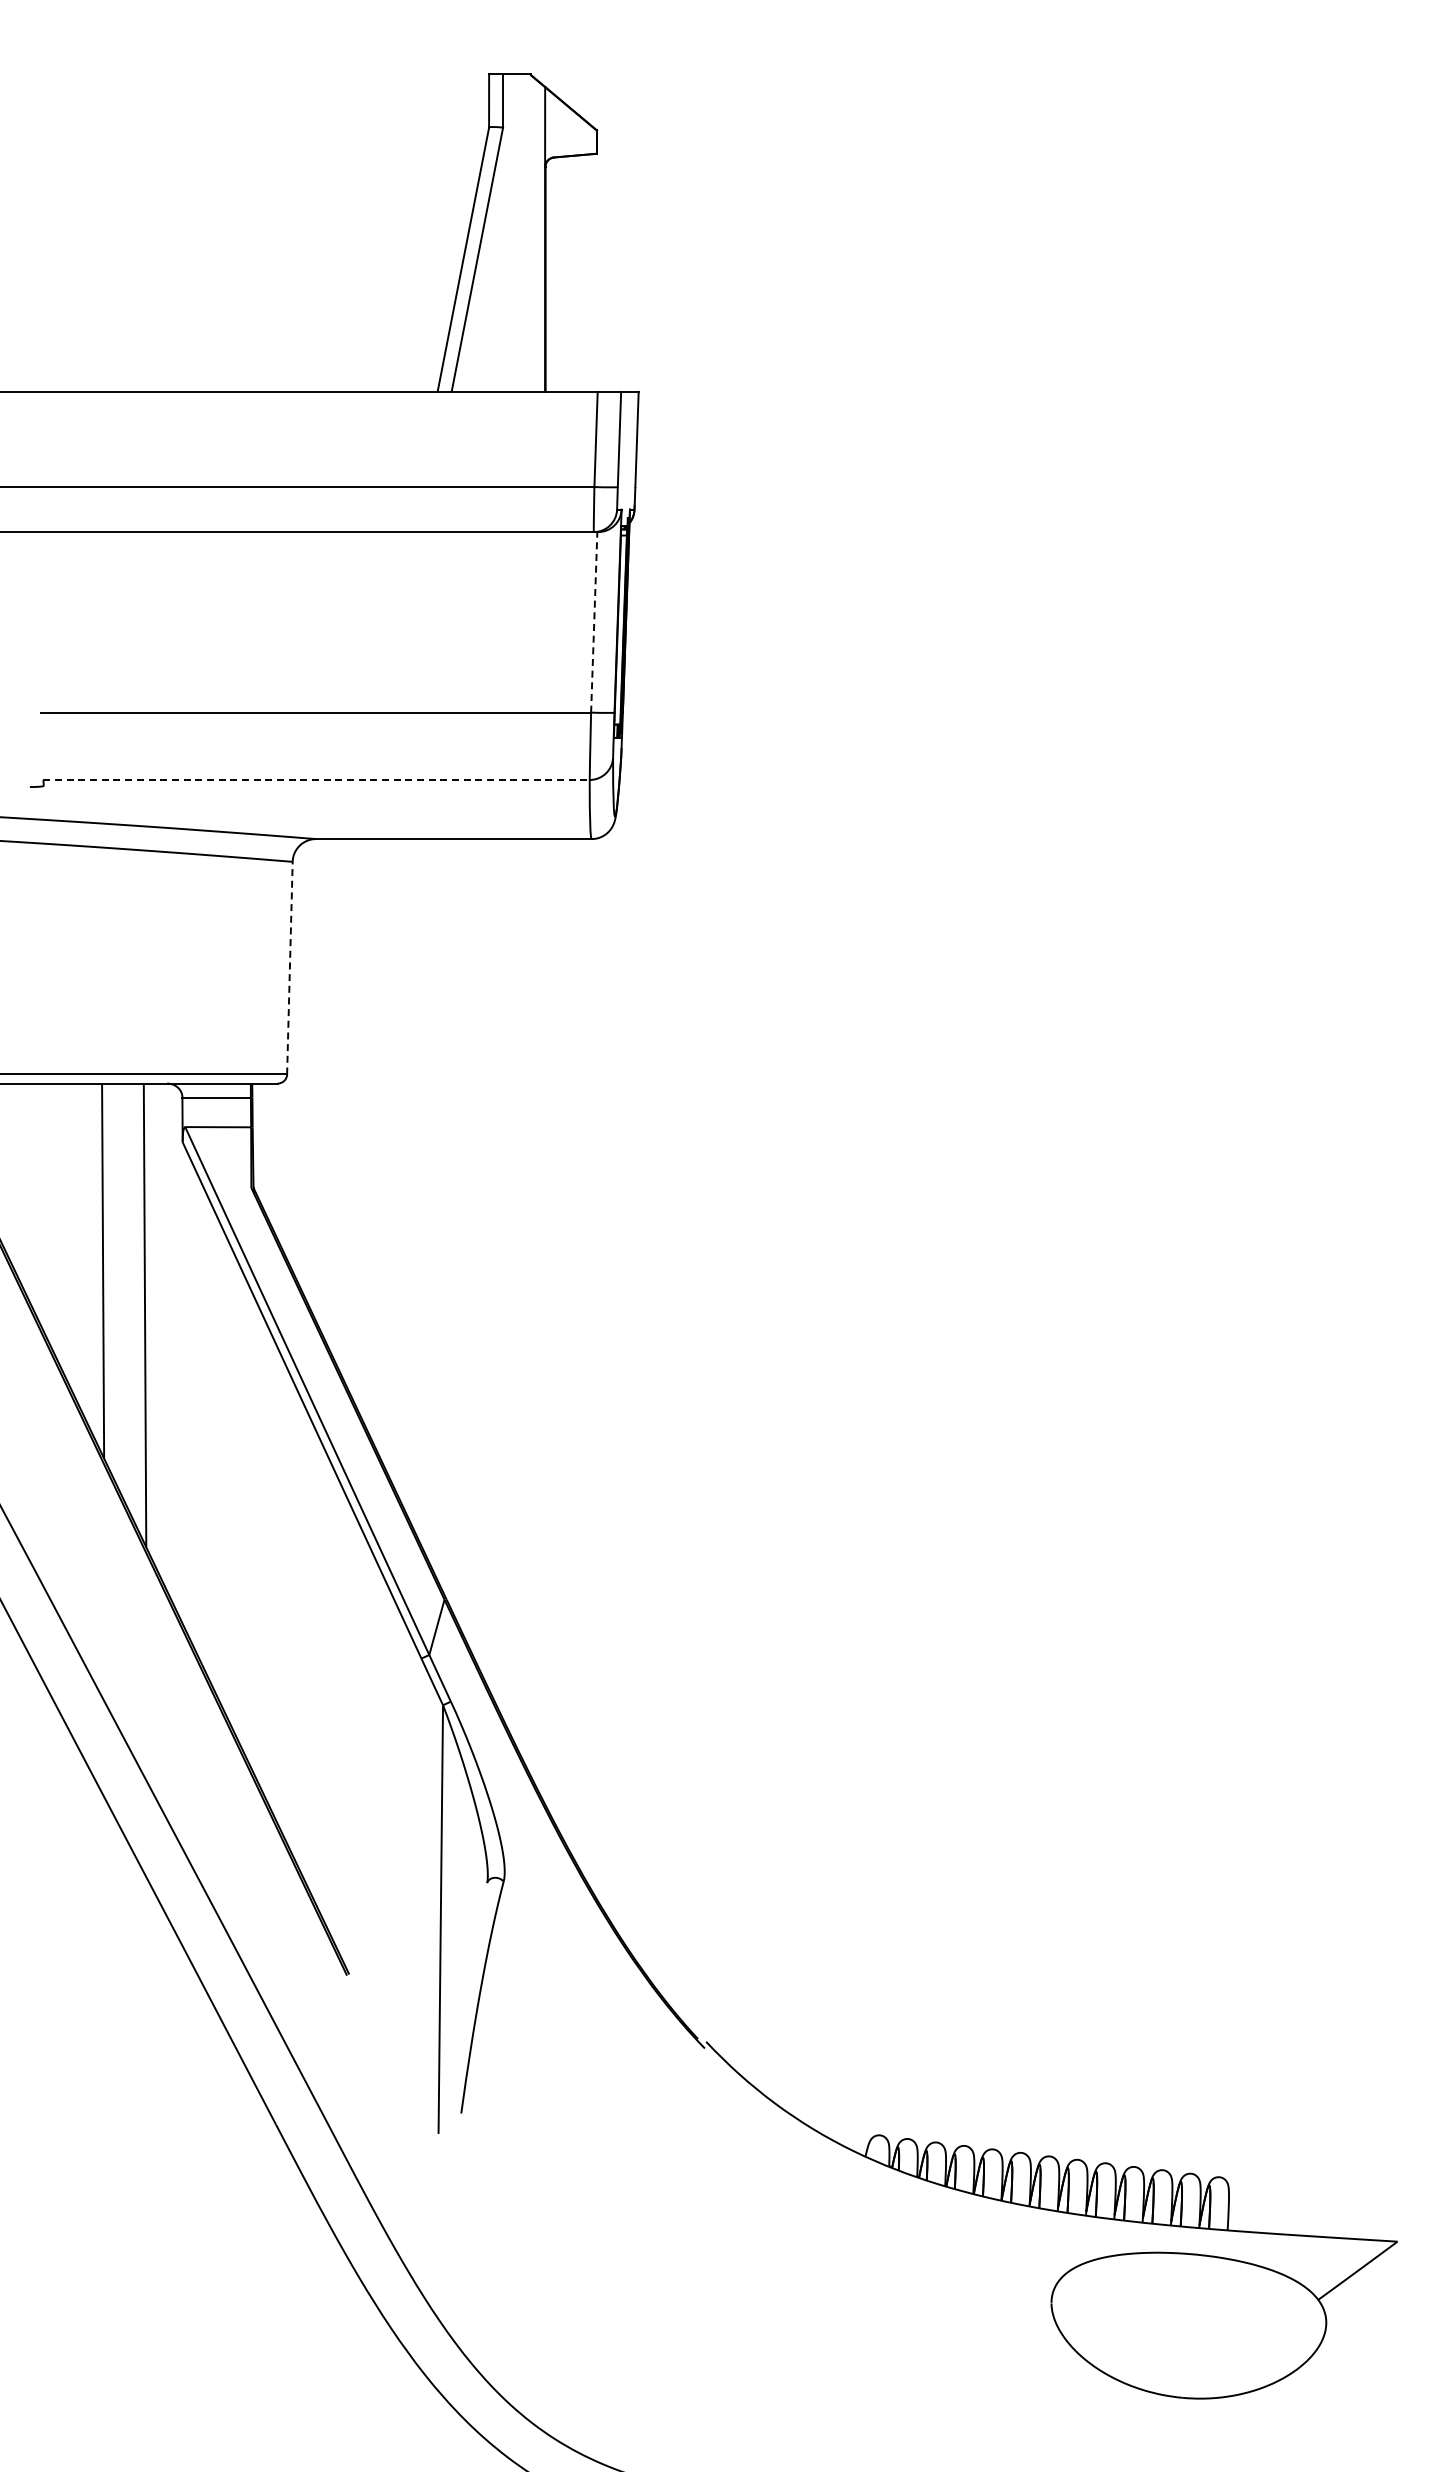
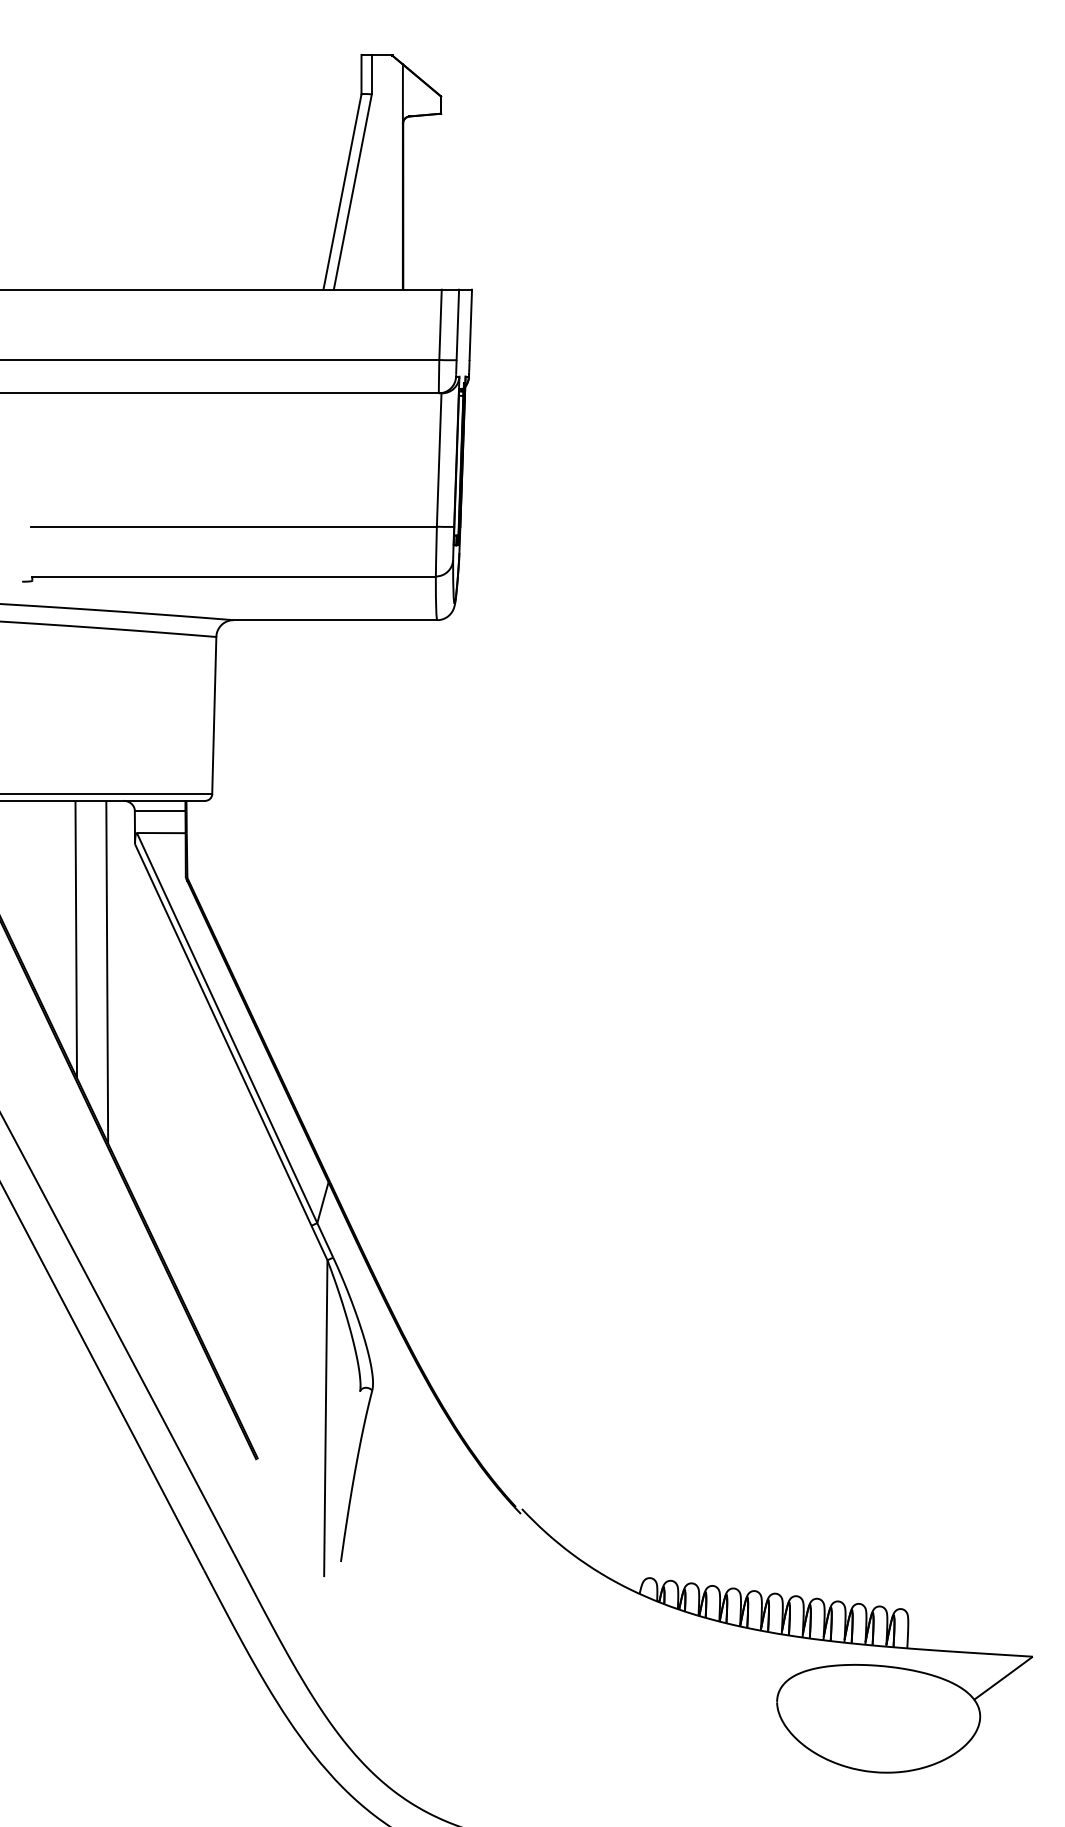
line: (594, 621) -> (439, 459), dashed -> solid
line: (317, 780) -> (234, 576), dashed -> solid
line: (289, 967) -> (213, 715), dashed -> solid

